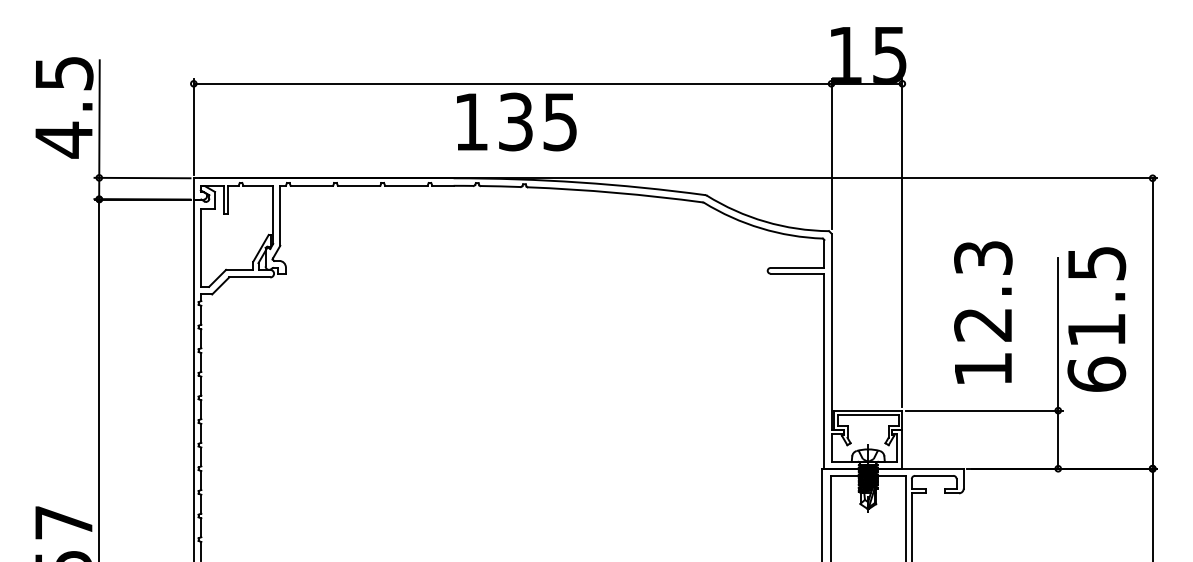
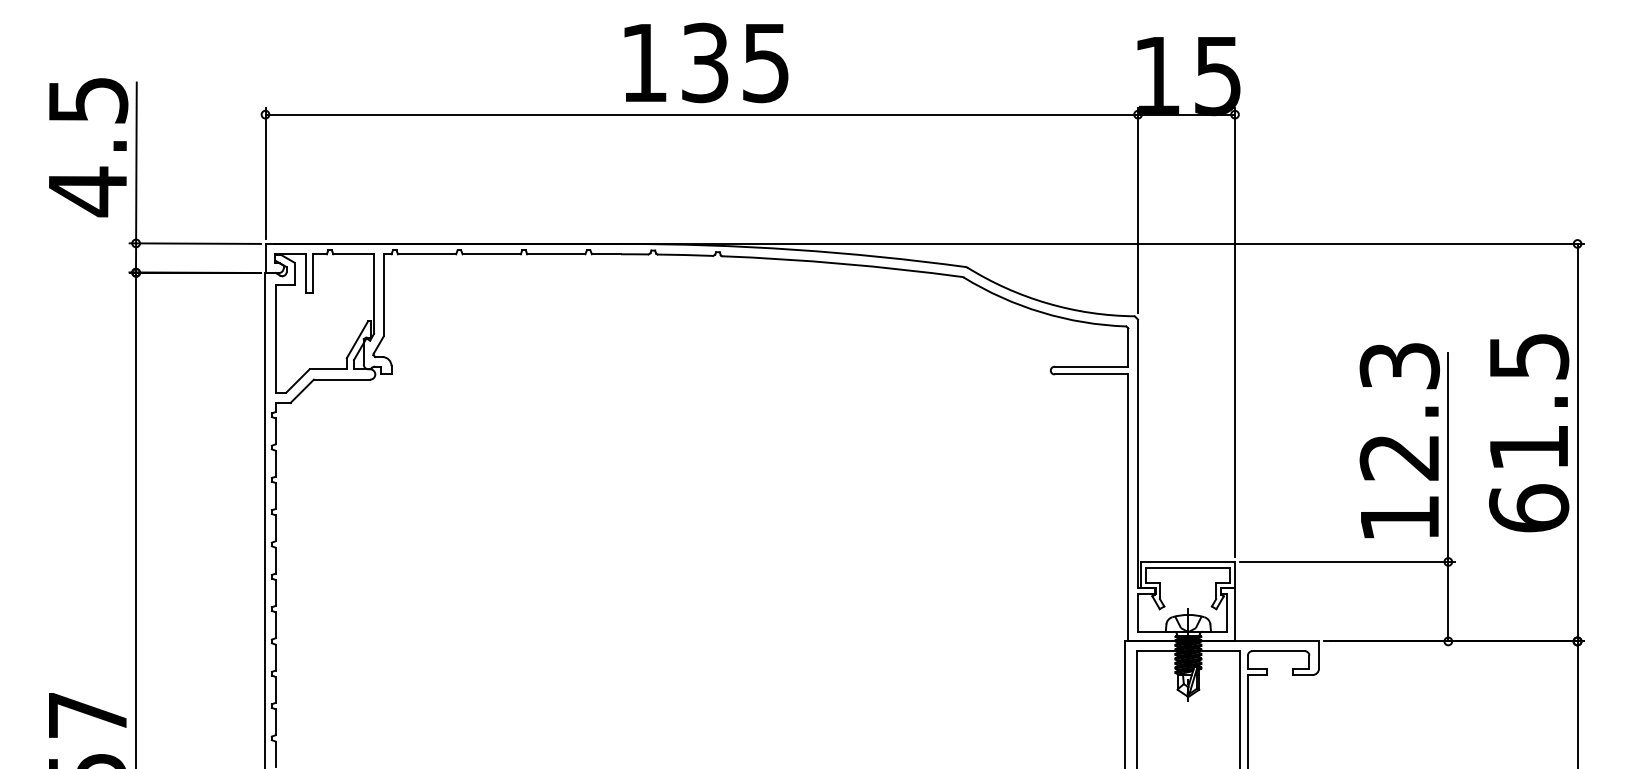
text: (516, 121) -> (706, 62), moved
text: (983, 312) -> (1399, 440), moved
text: (1097, 319) -> (1529, 433), moved

